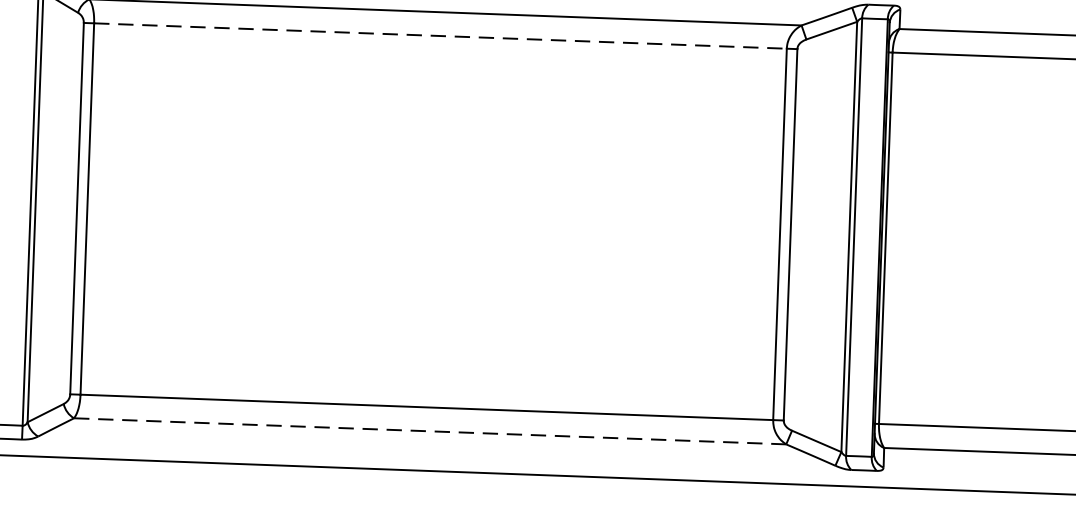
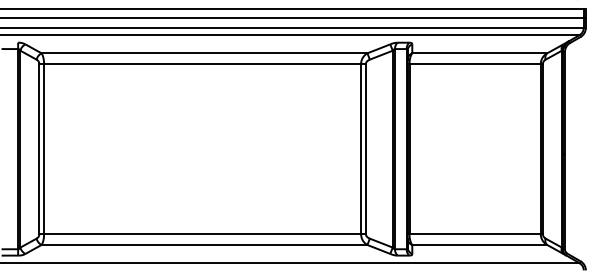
line: (442, 36) -> (203, 64), dashed -> solid
line: (430, 432) -> (204, 245), dashed -> solid

